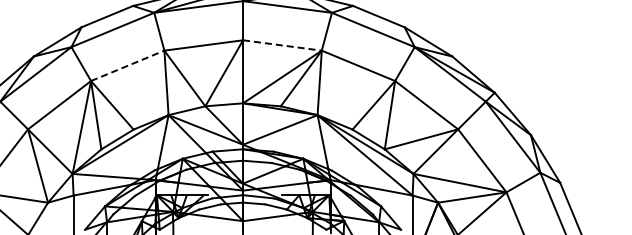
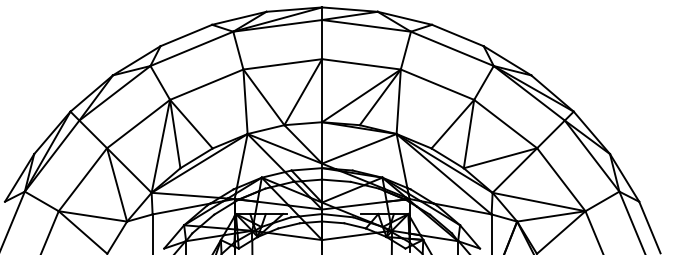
line: (282, 45) -> (361, 64), dashed -> solid
line: (127, 65) -> (206, 84), dashed -> solid

